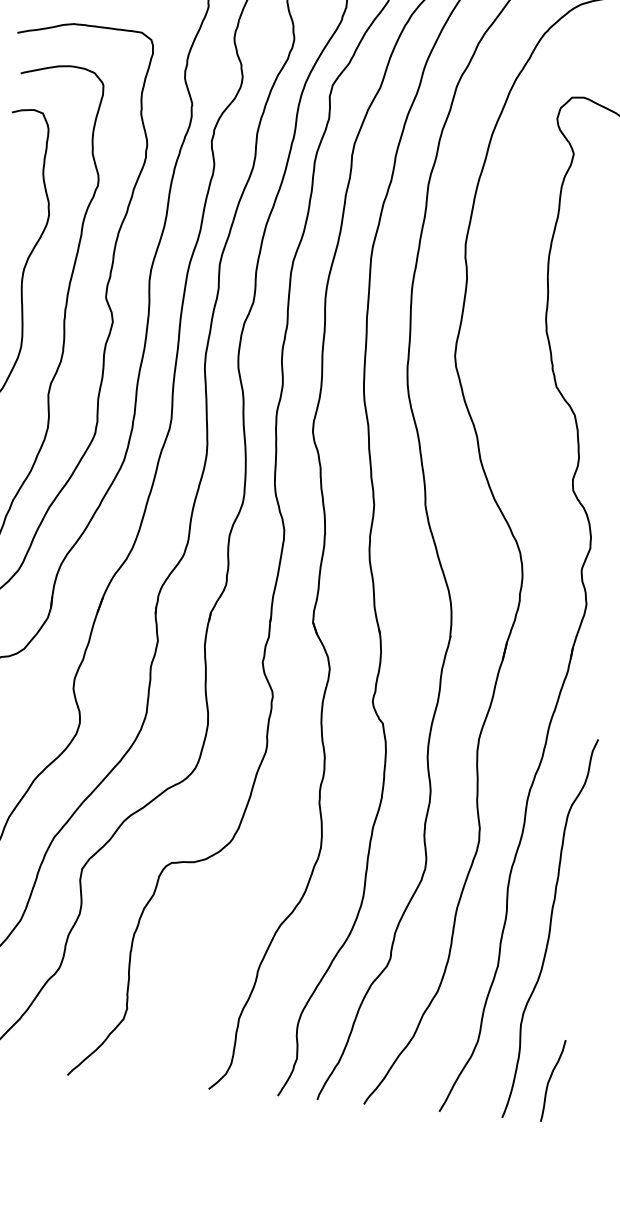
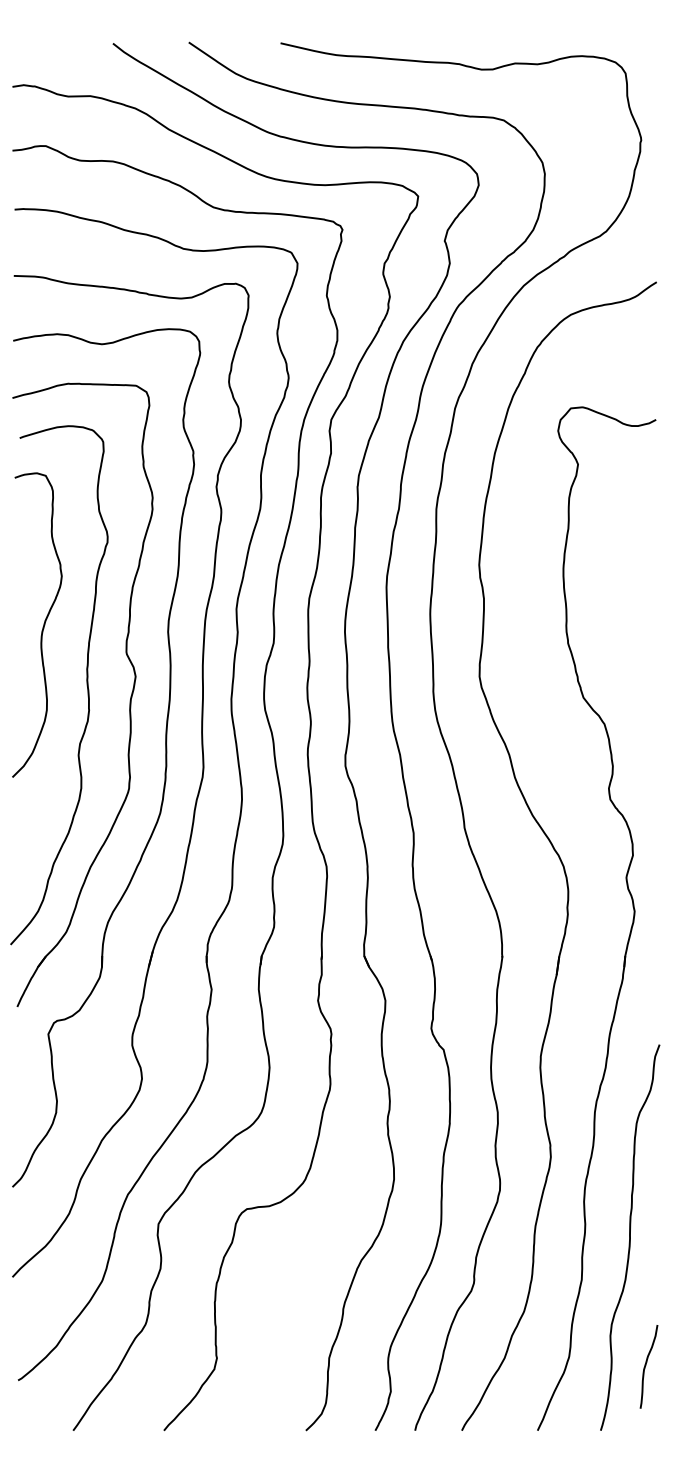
curve: (550, 1079) -> (646, 1365), moved

